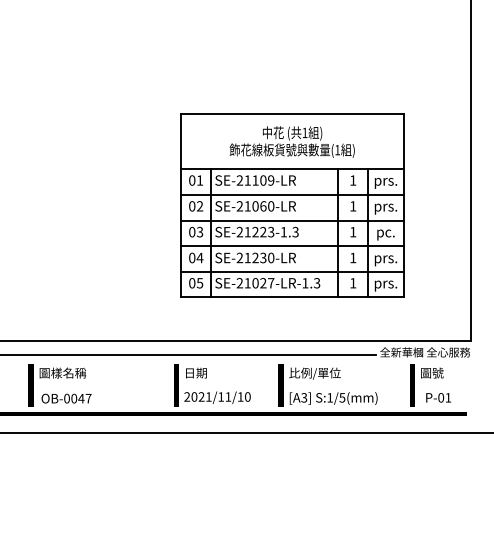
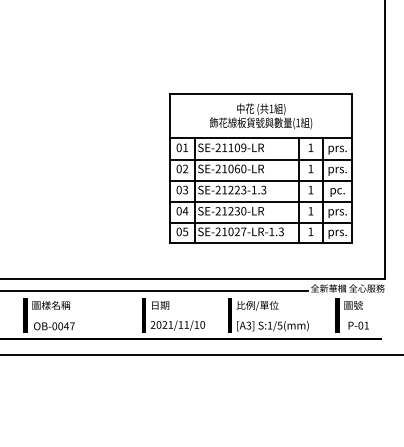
part: (291, 205) -> (260, 168), moved

